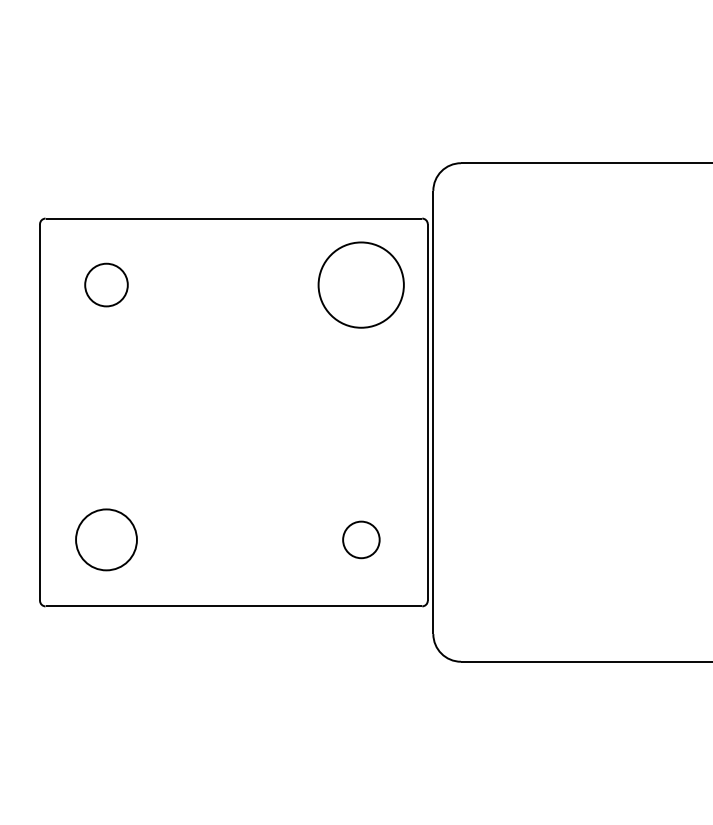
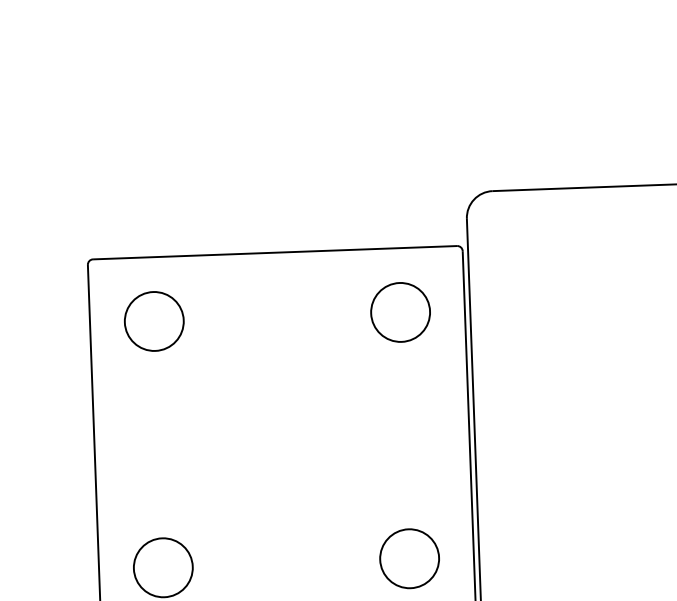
circle: (106, 284) -> (154, 320), size x1.43
circle: (361, 284) -> (400, 311), size x0.71
circle: (361, 539) -> (409, 558), size x1.67

